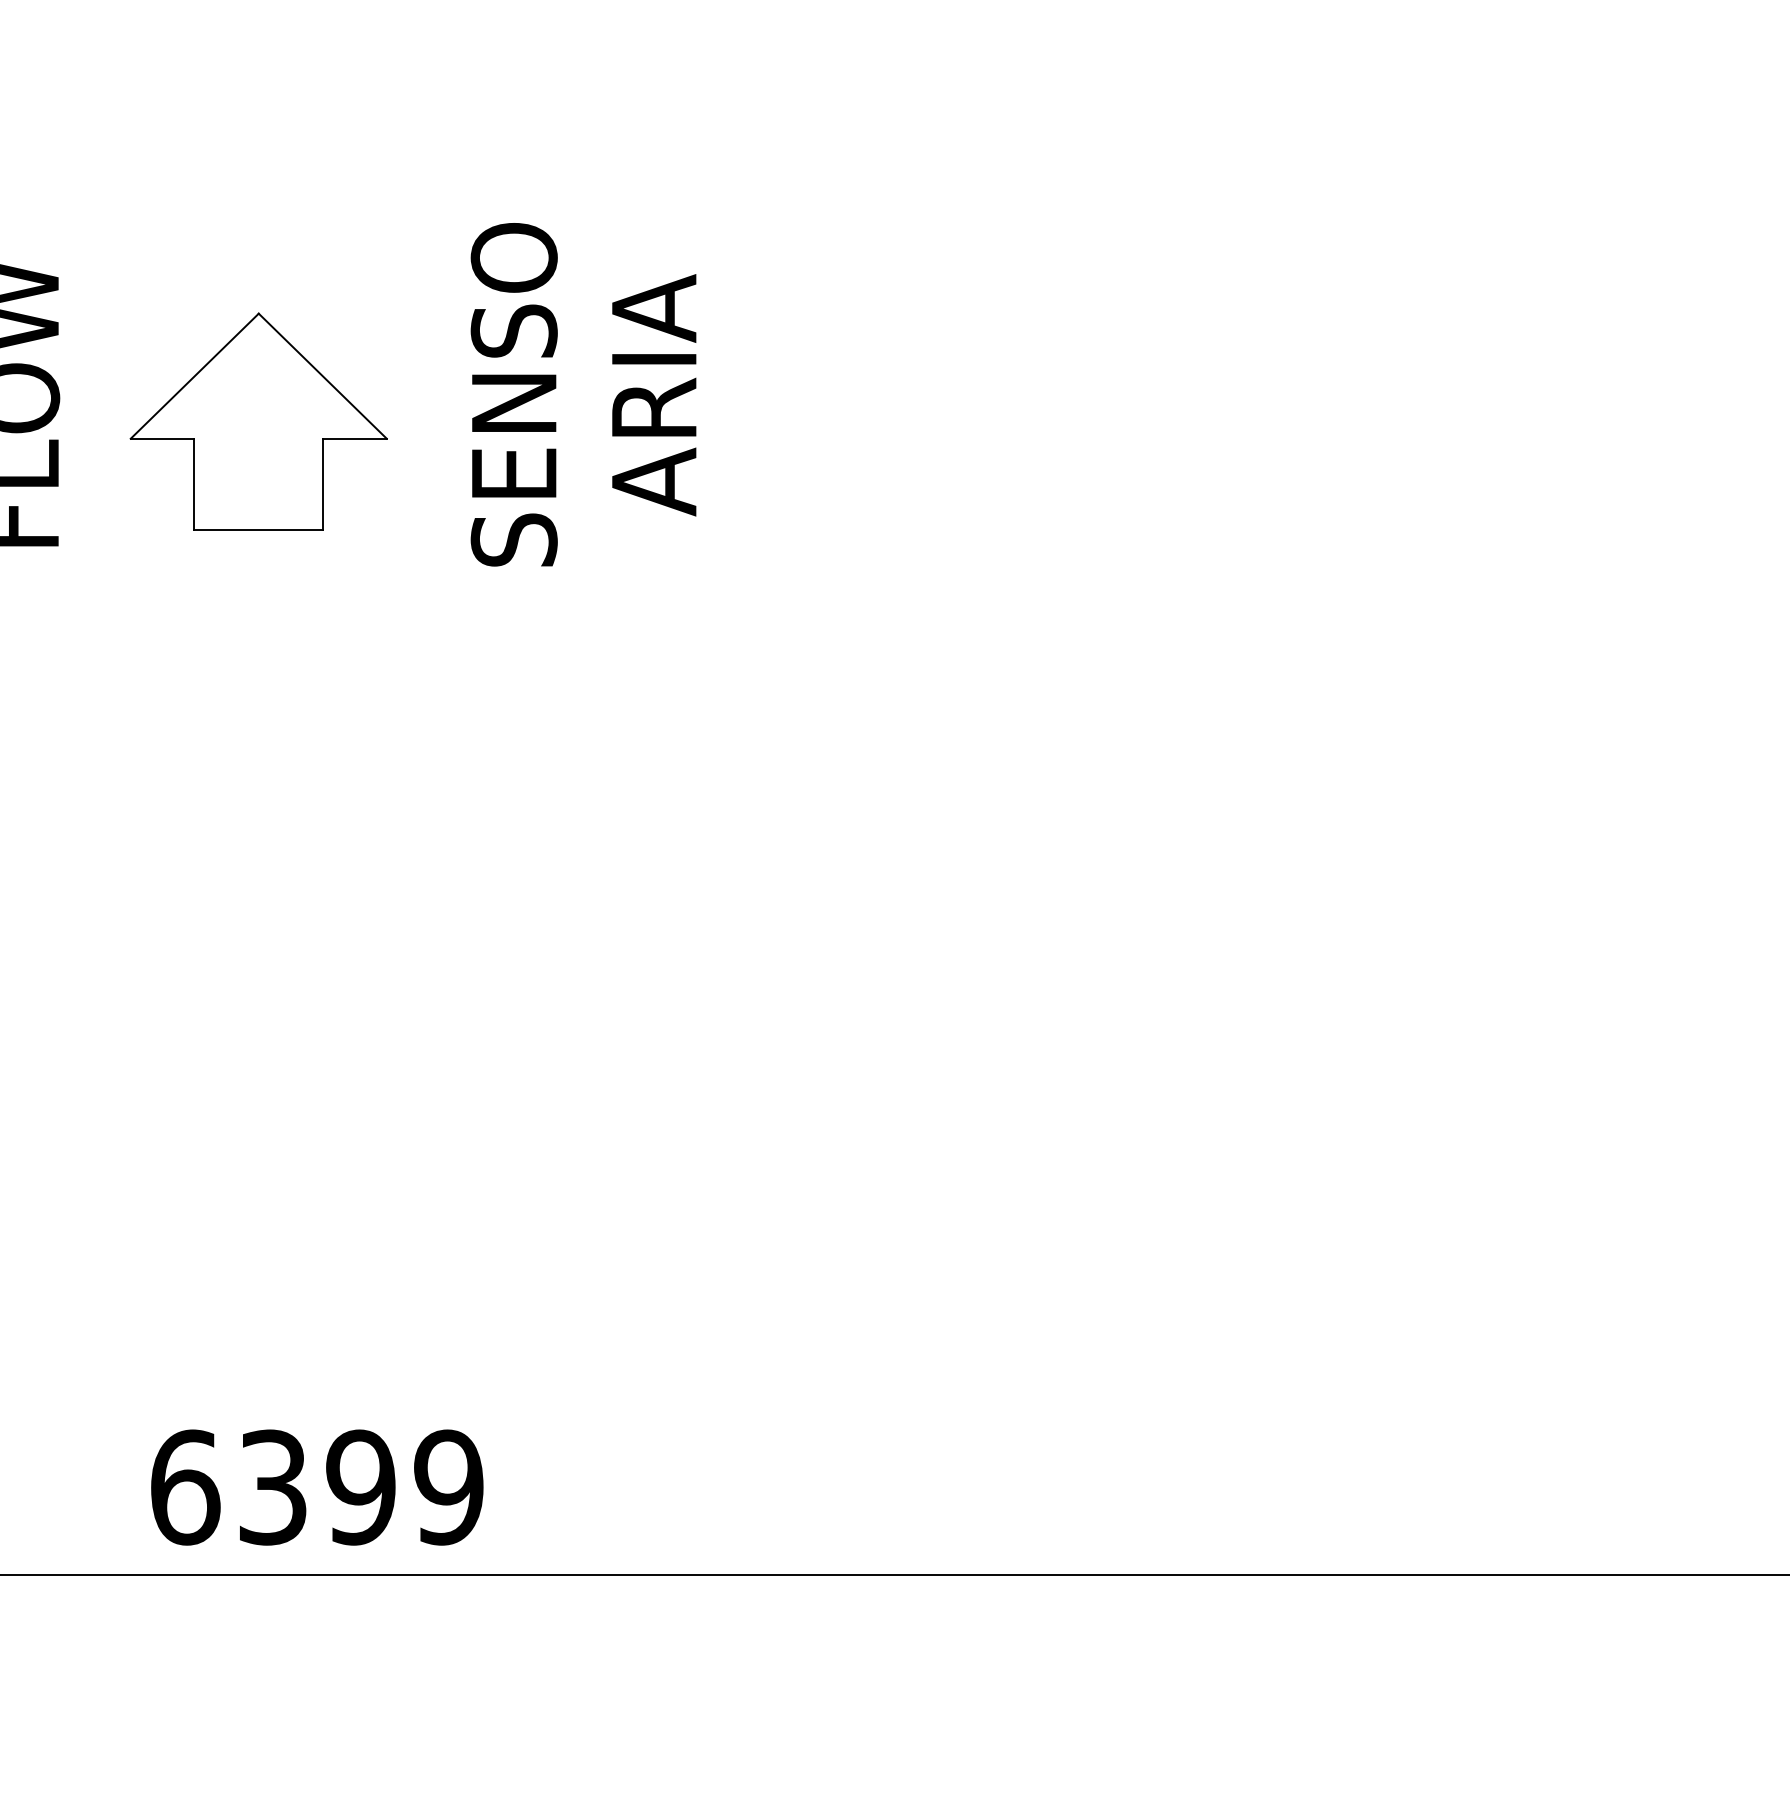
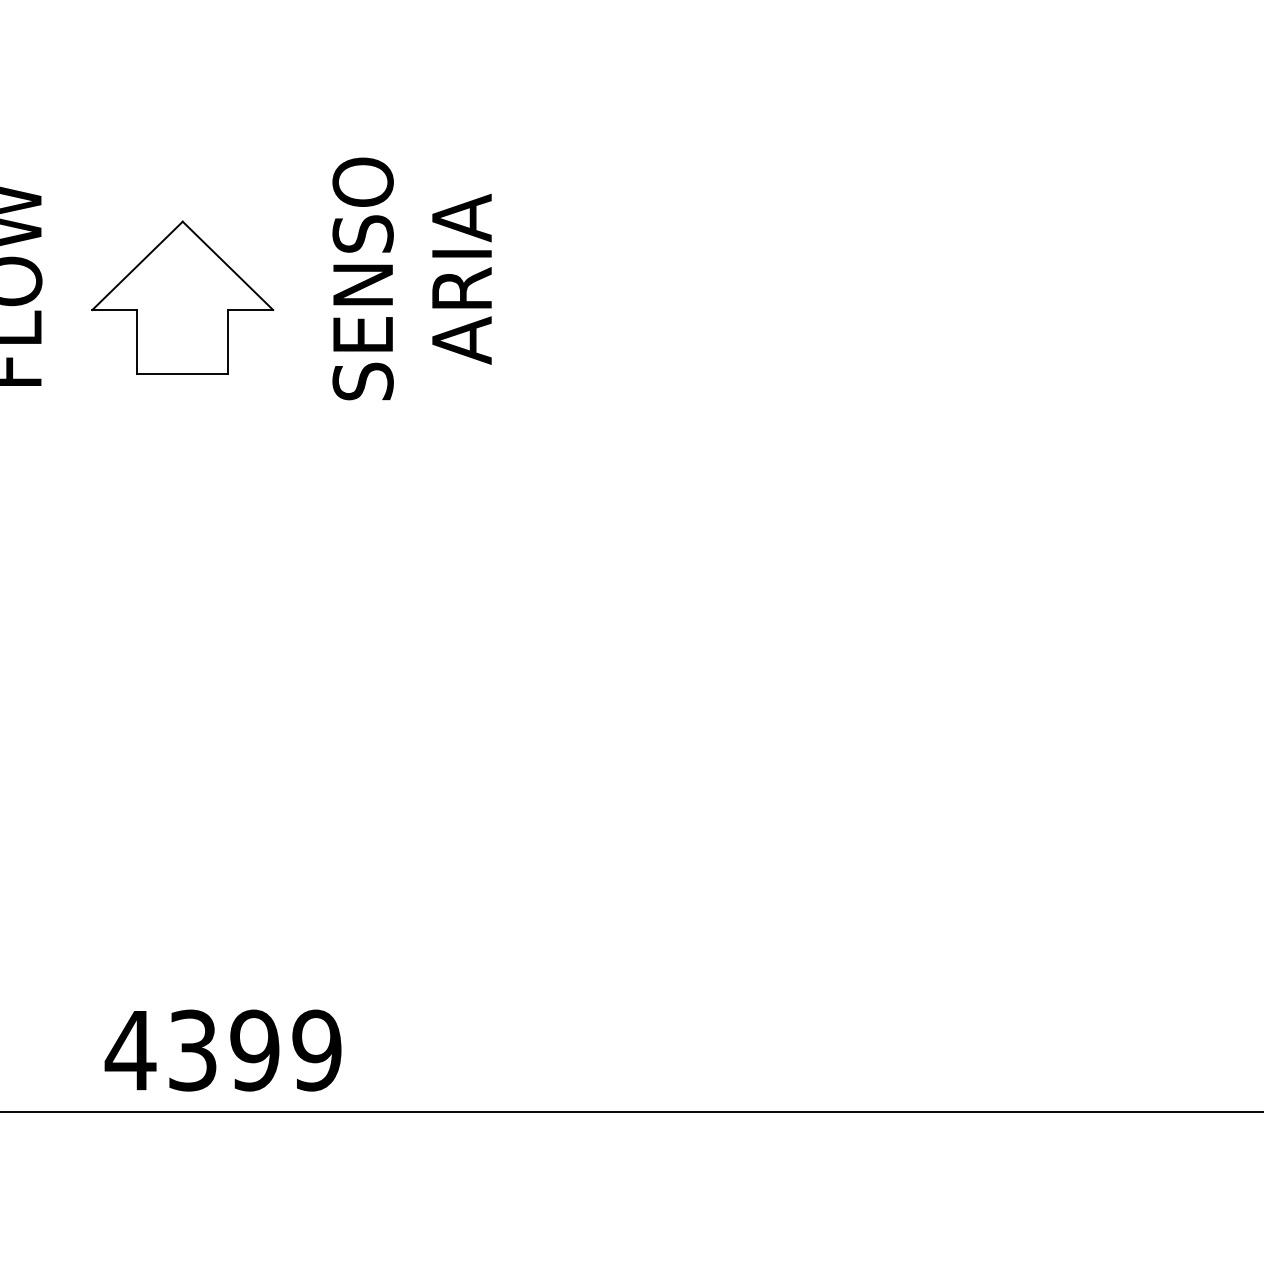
text: (184, 1487) -> (130, 1050), 6399 -> 4399

